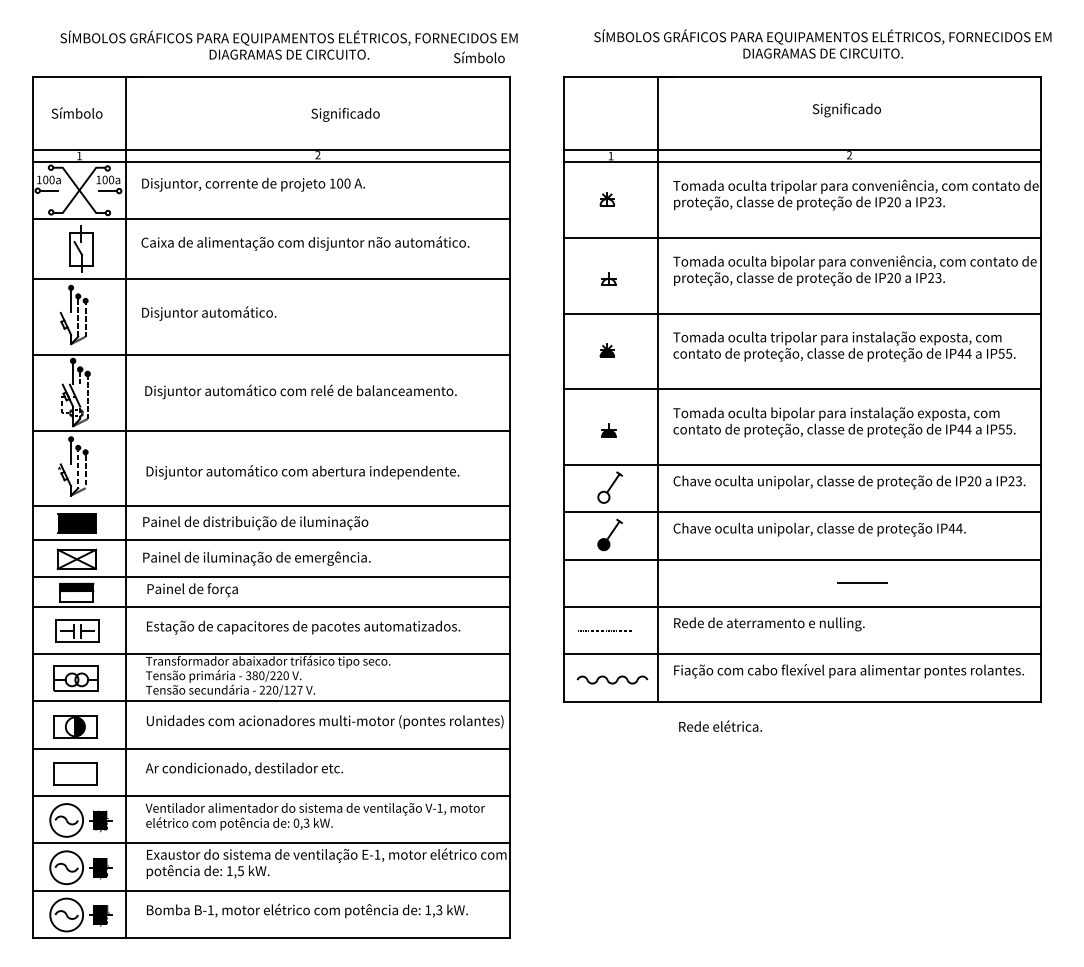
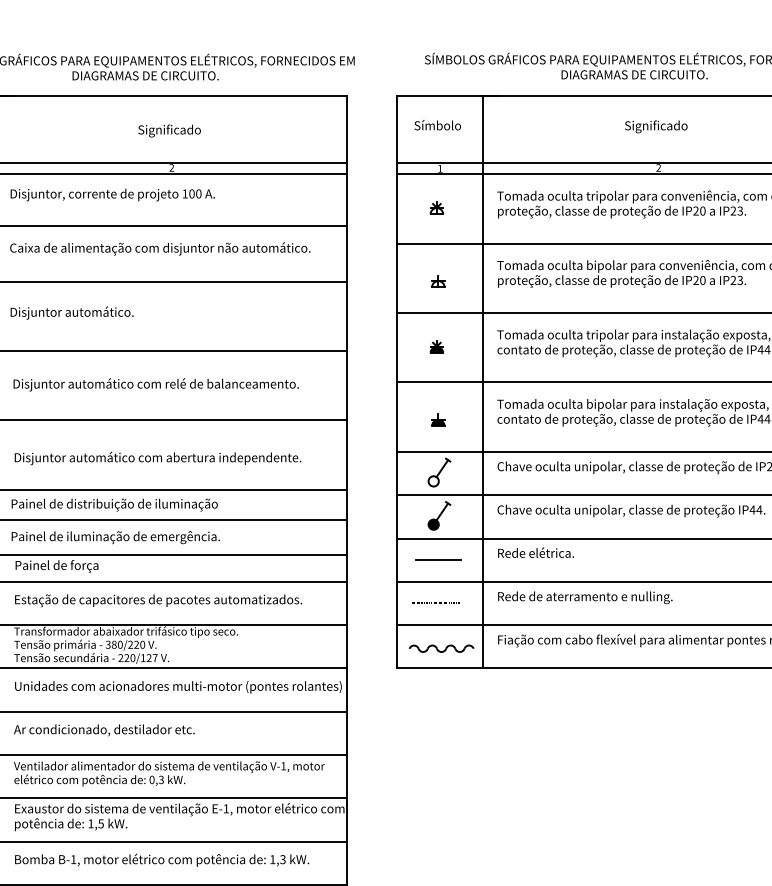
text: (479, 57) -> (437, 125), moved
text: (345, 114) -> (169, 130), moved
line: (862, 582) -> (437, 559), moved
text: (720, 725) -> (535, 552), moved

